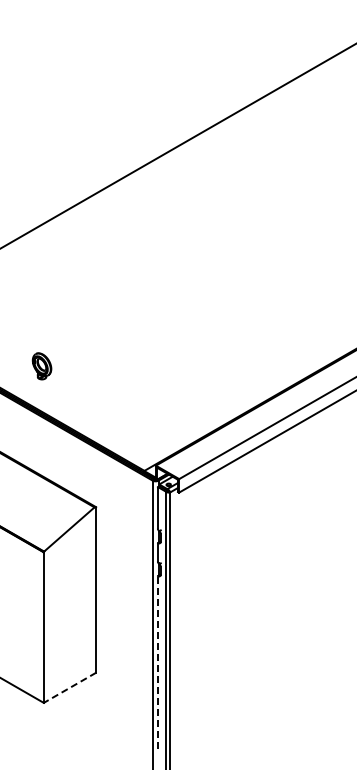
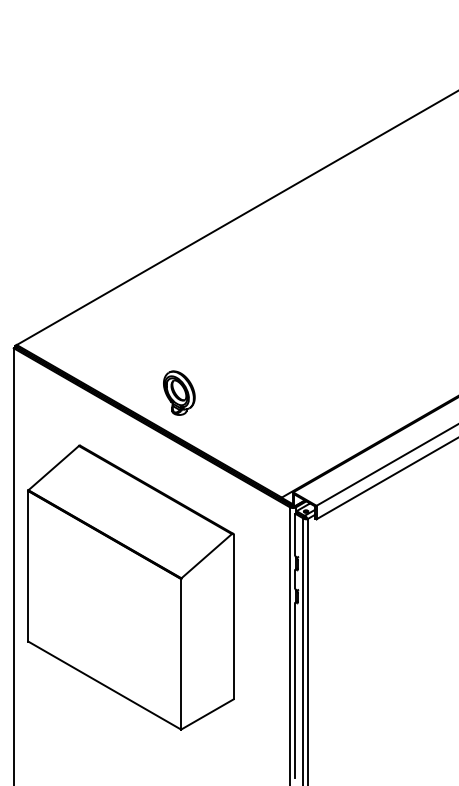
part: (42, 365) -> (179, 392), size x1.67
line: (158, 664) -> (295, 691), dashed -> solid
line: (69, 687) -> (206, 714), dashed -> solid

